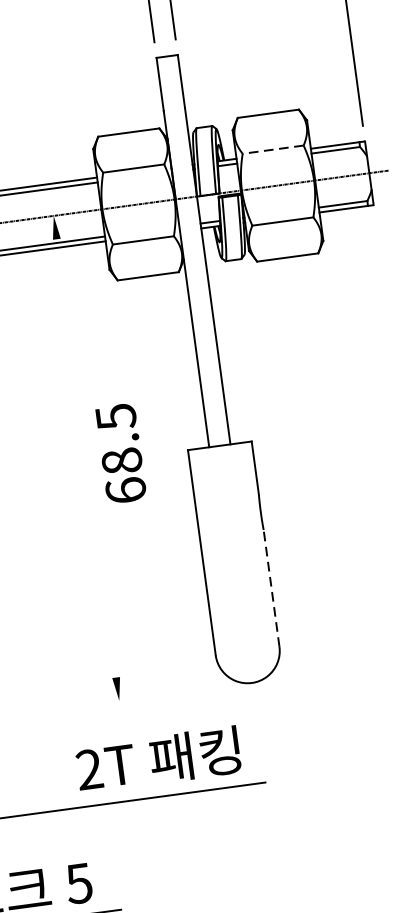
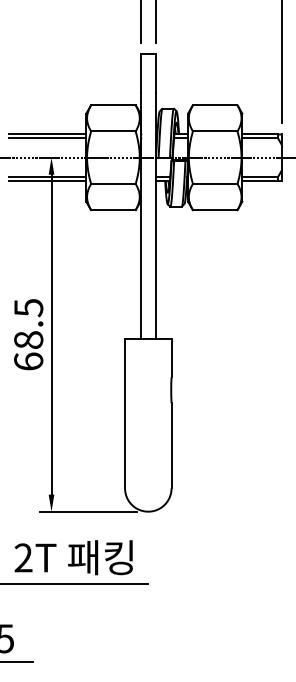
line: (272, 149) -> (214, 131), dashed -> solid
text: (120, 453) -> (28, 334), moved
line: (86, 458) -> (51, 334), added
line: (271, 588) -> (171, 445), dashed -> solid
line: (169, 693) -> (88, 511), added

